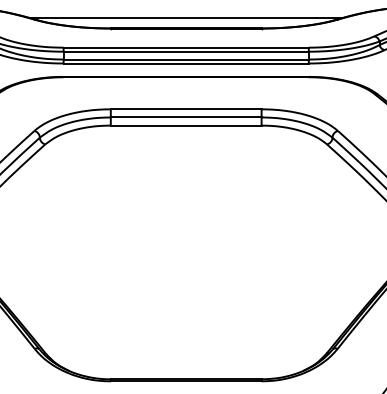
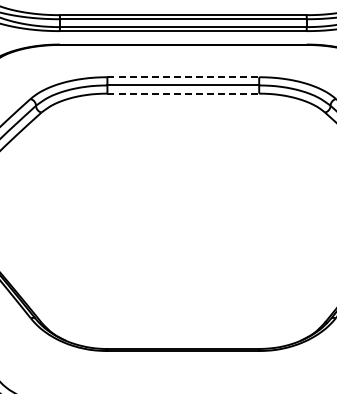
line: (186, 109) -> (183, 77), solid -> dashed
line: (186, 125) -> (183, 93), solid -> dashed

